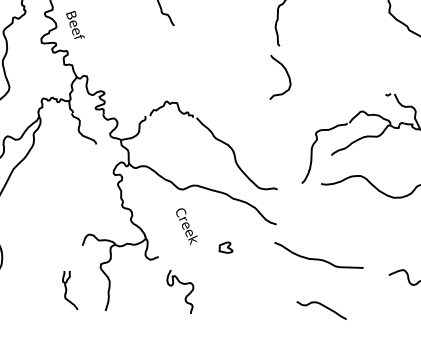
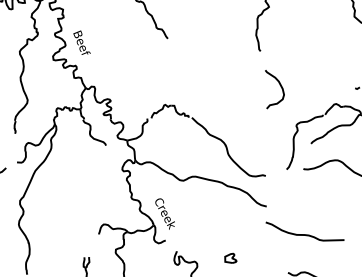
curve: (286, 73) -> (279, 85), moved
text: (186, 226) -> (164, 213), moved
part: (225, 247) -> (230, 258), moved

